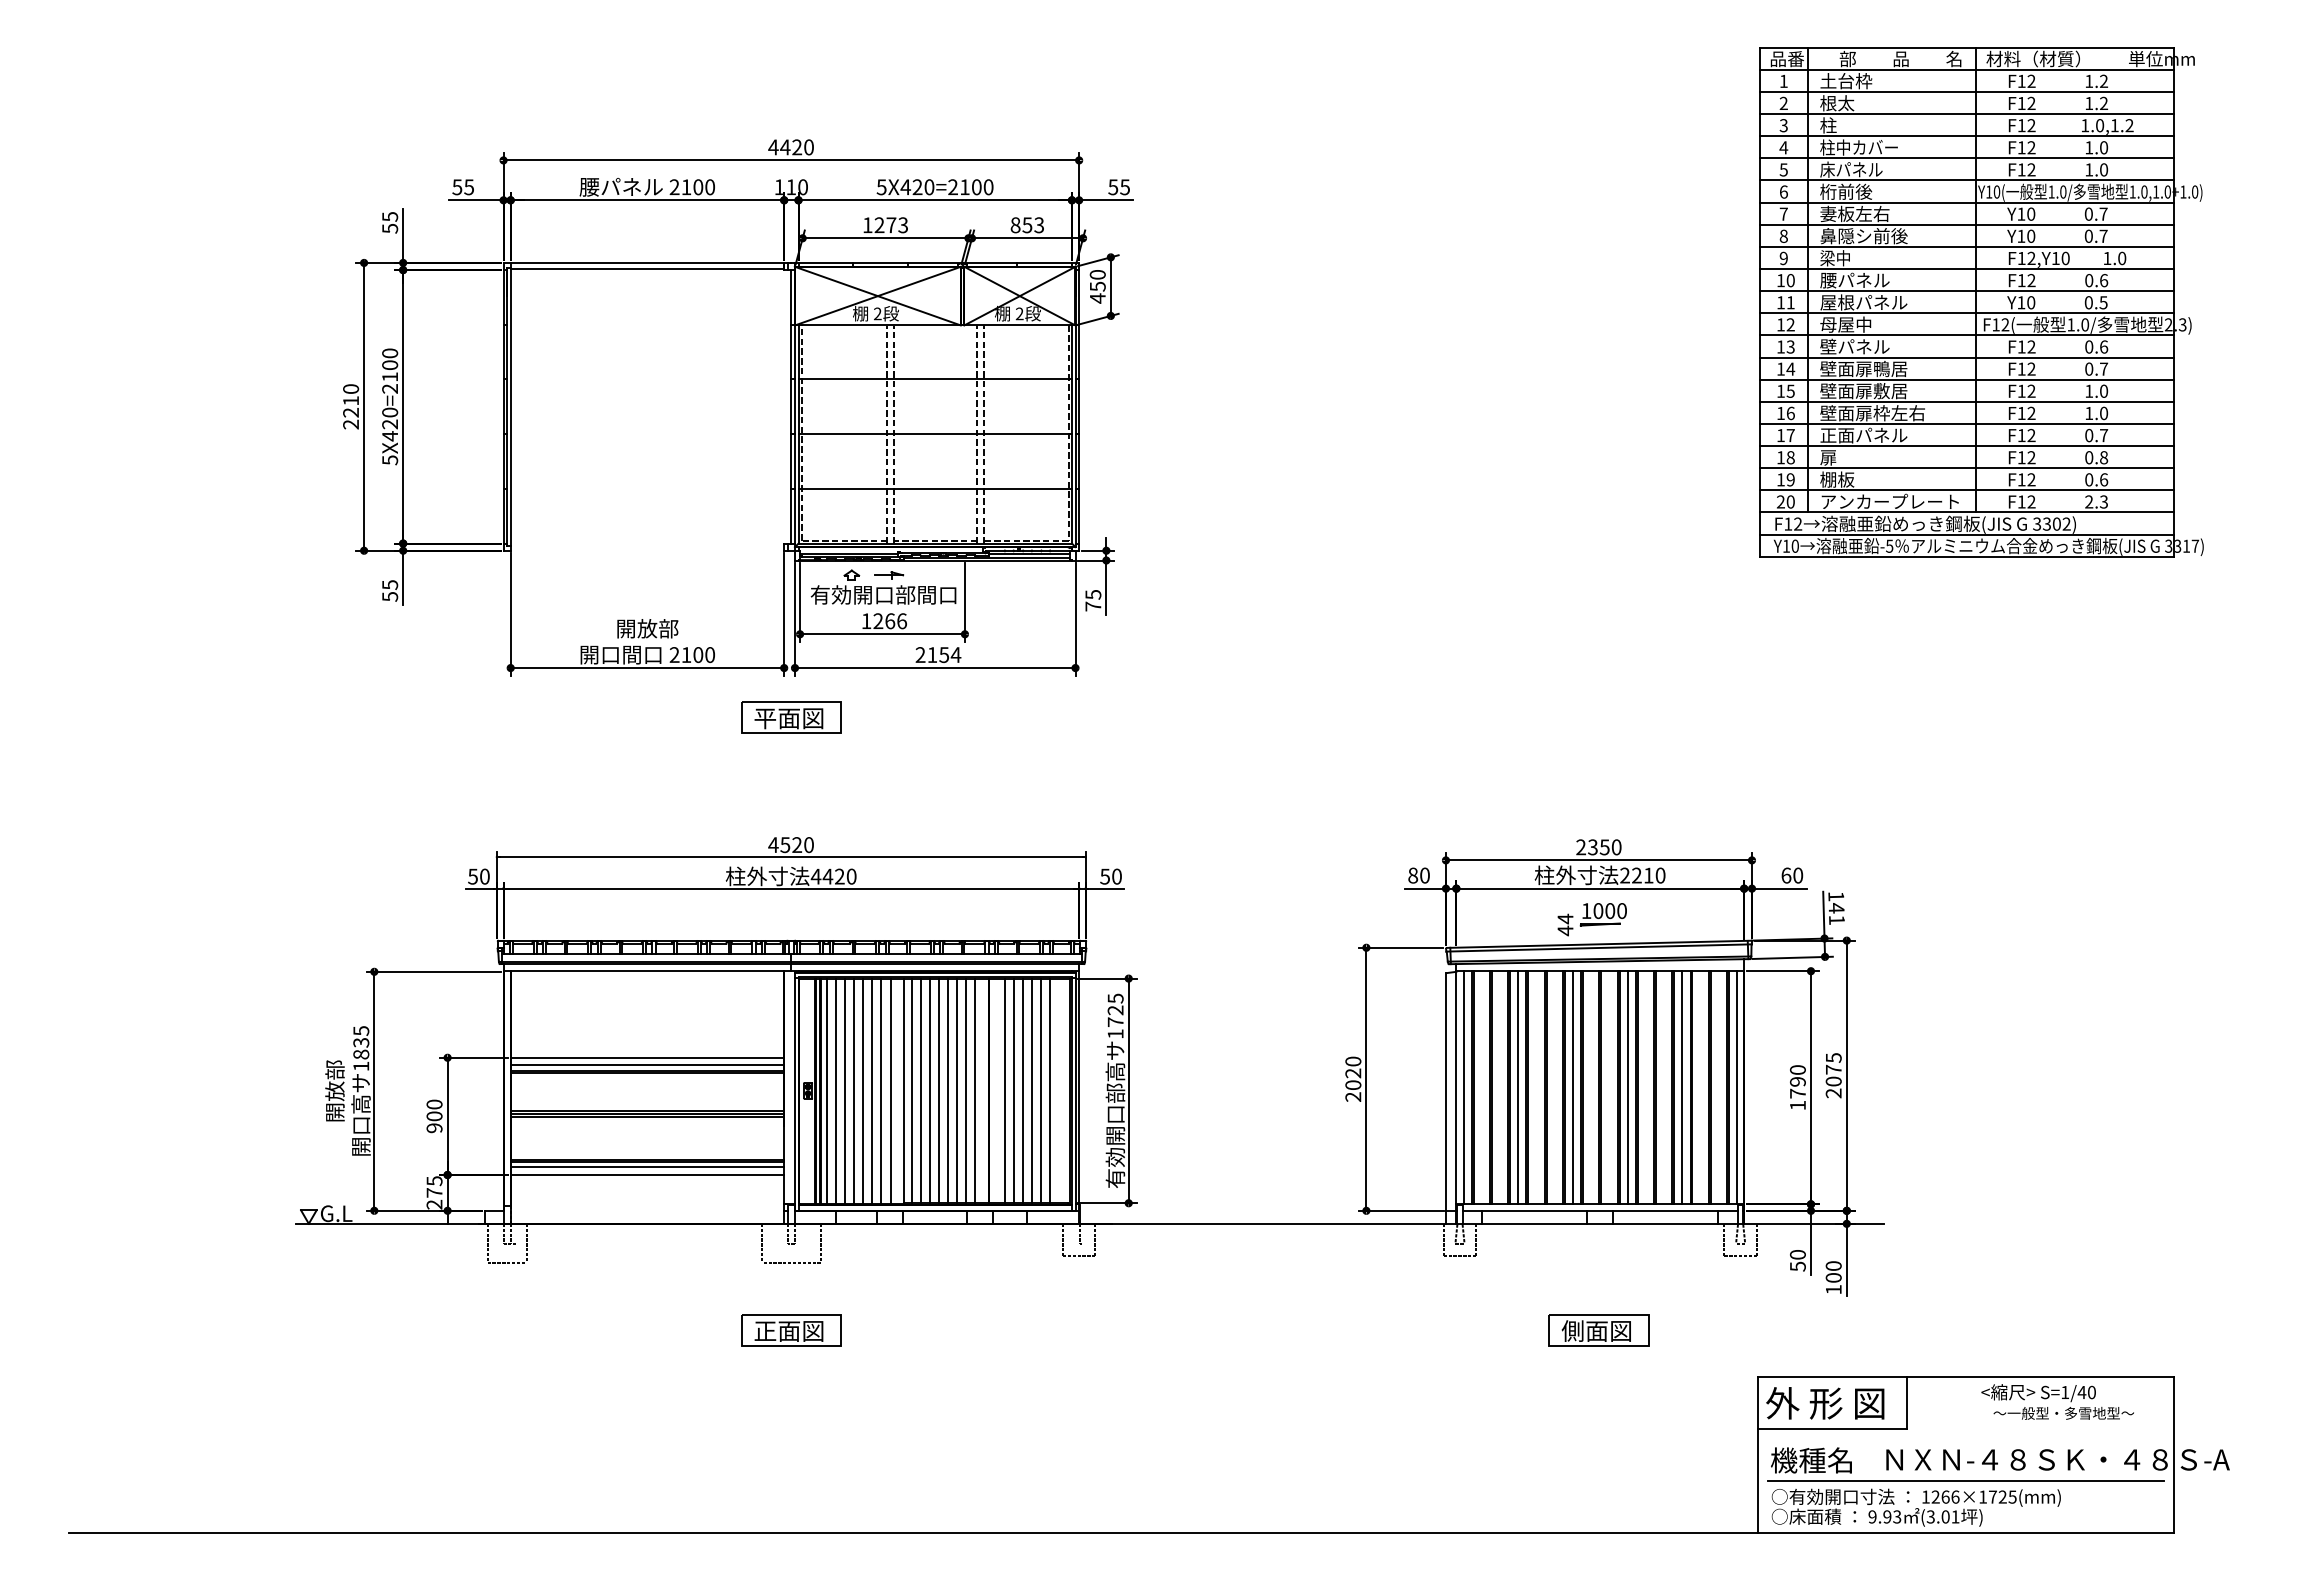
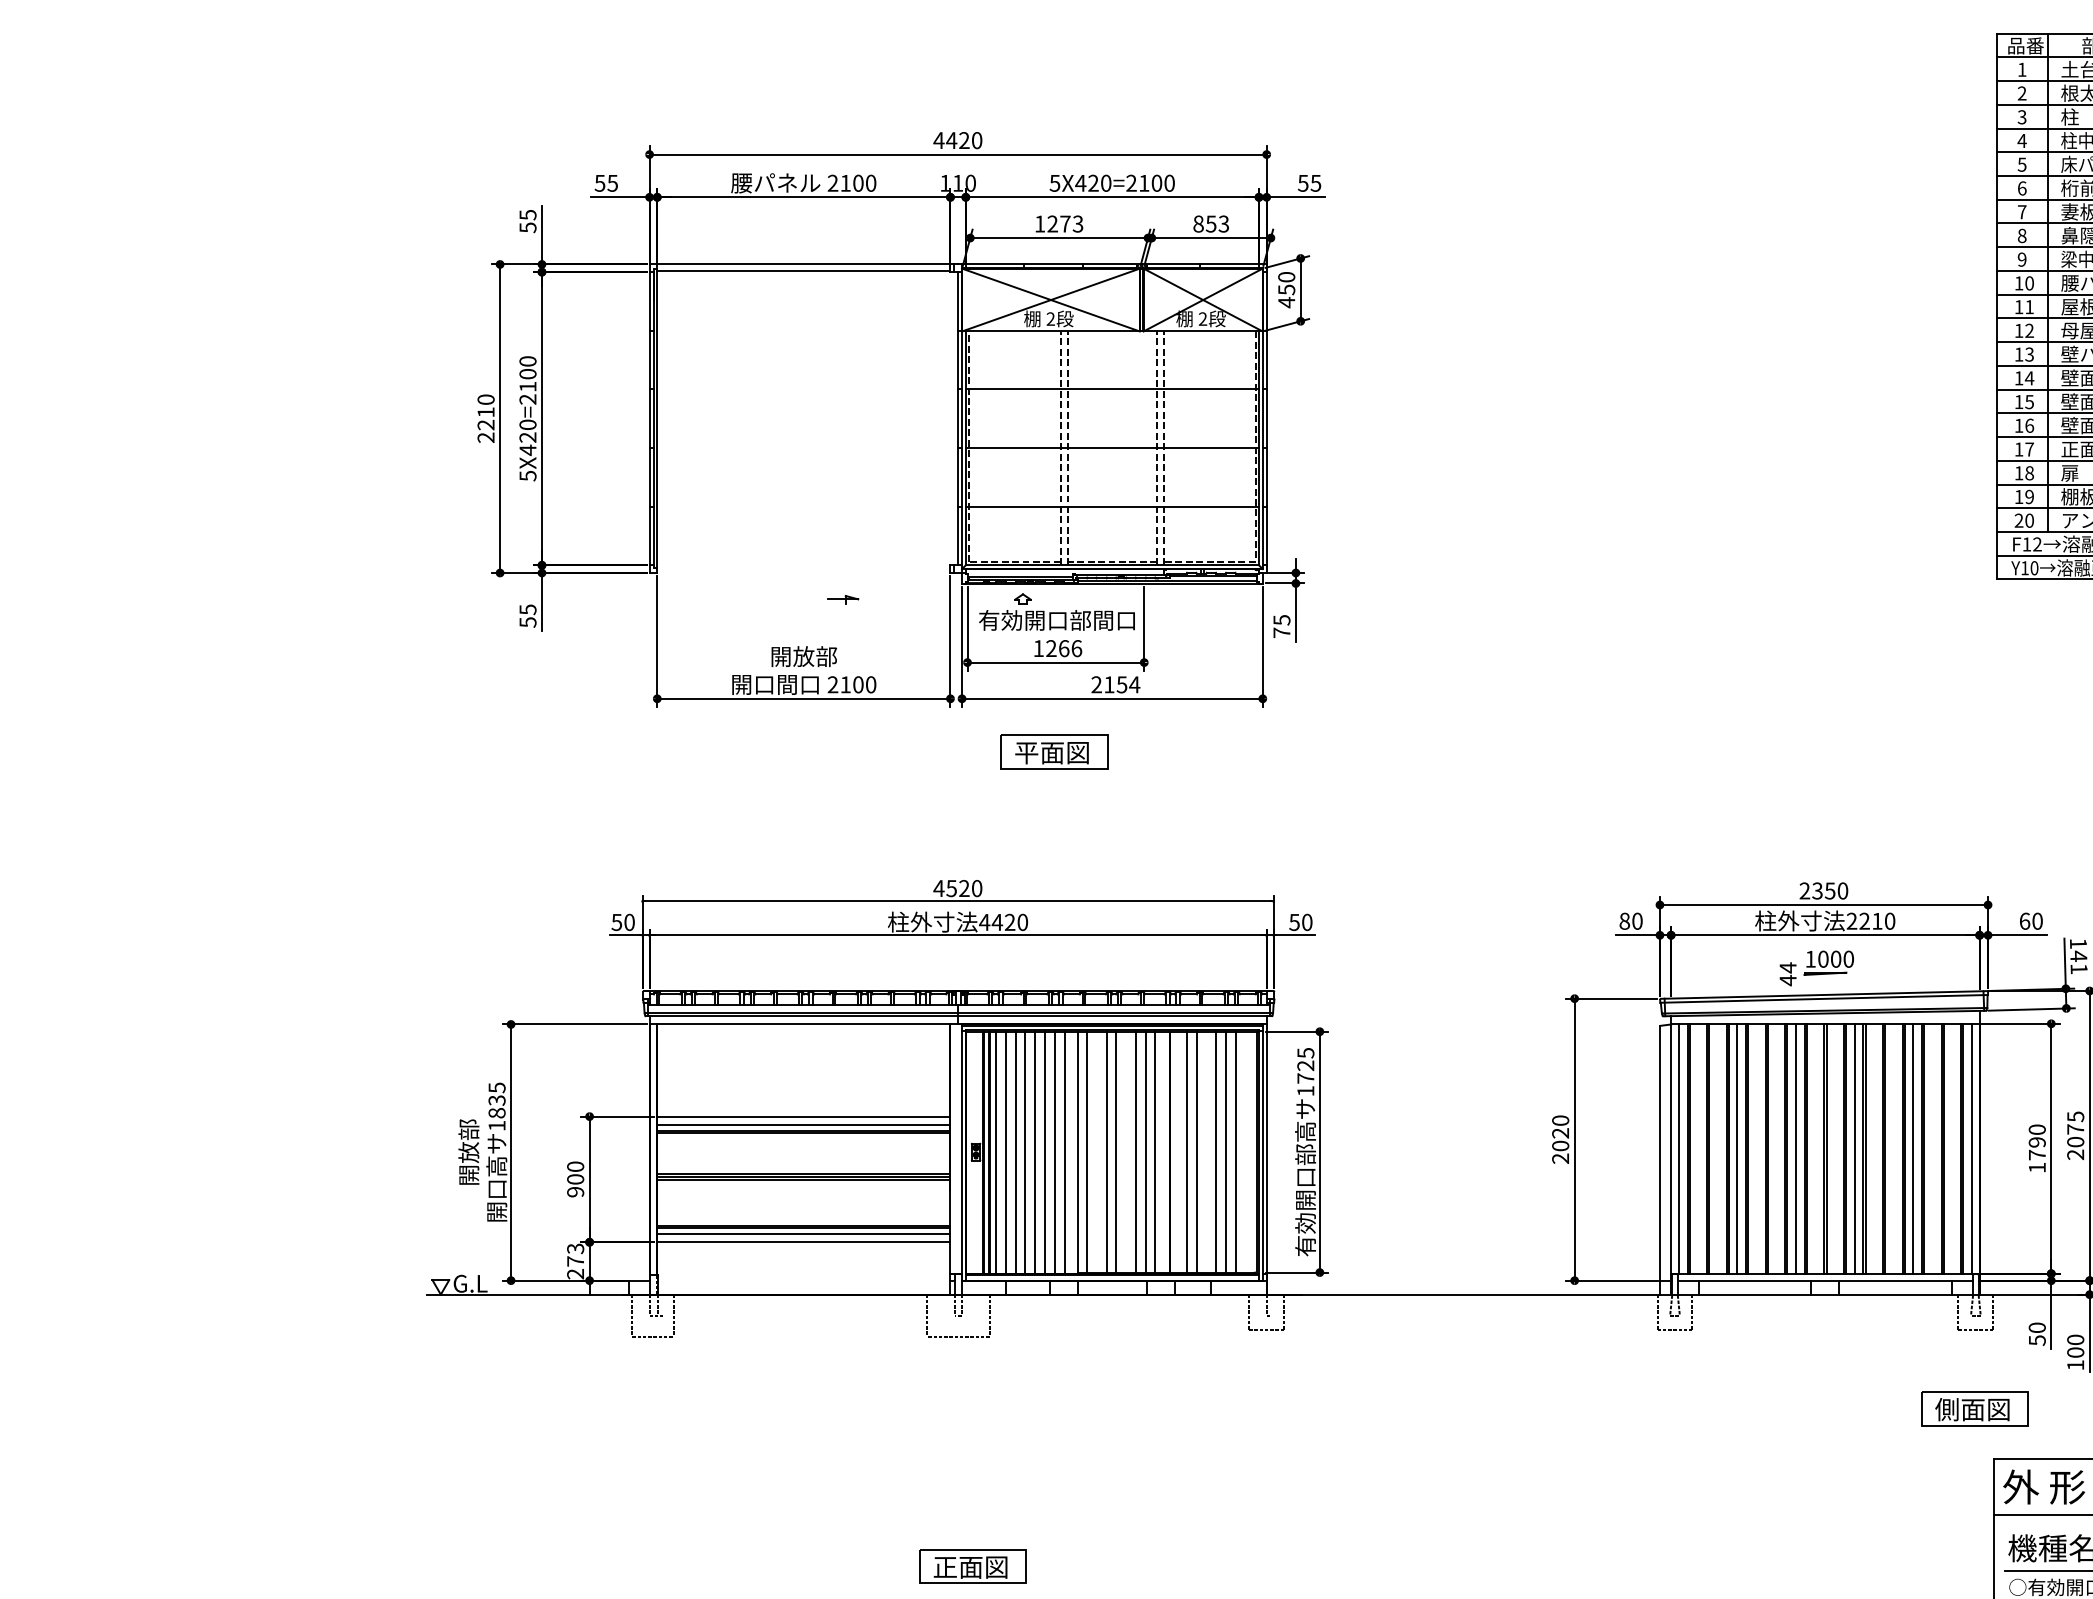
part: (889, 575) -> (843, 599), moved
part: (791, 717) -> (1054, 751), moved
line: (920, 1090) -> (1096, 1151), removed
line: (948, 1090) -> (1126, 1151), removed
line: (1022, 1090) -> (1205, 1151), removed
text: (433, 1180) -> (574, 1248), 275 -> 273
part: (791, 1330) -> (973, 1566), moved
part: (1598, 1330) -> (1974, 1408), moved

